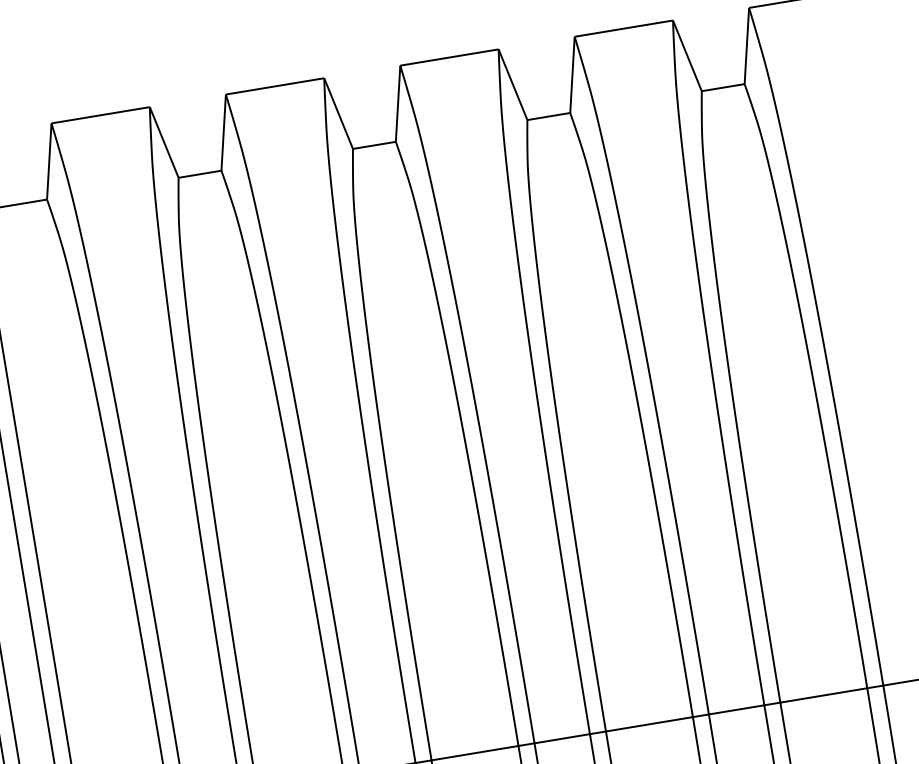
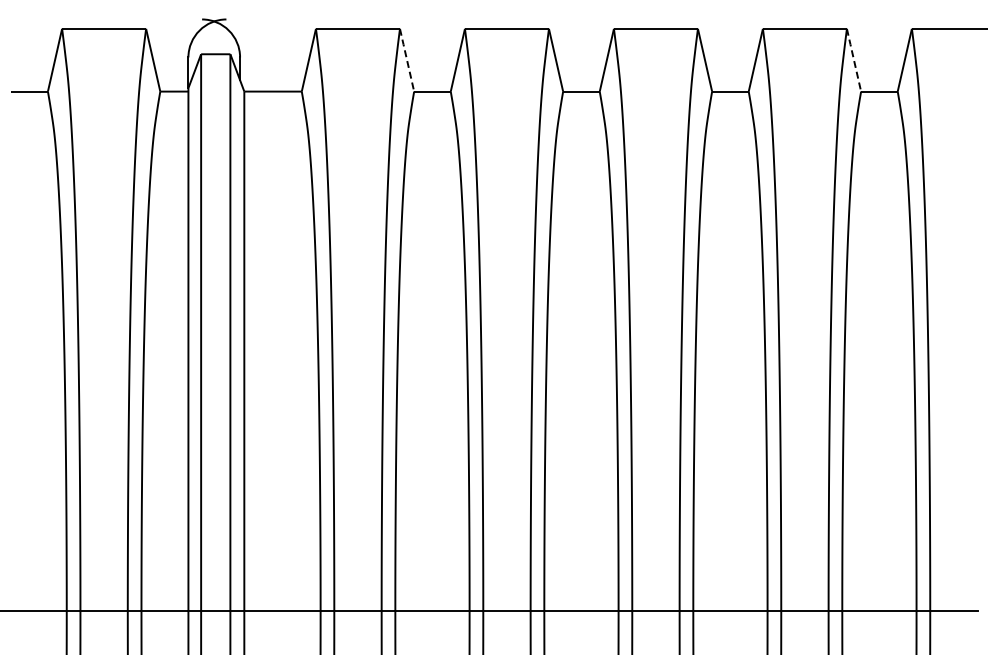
line: (688, 56) -> (854, 60), solid -> dashed
line: (164, 142) -> (407, 60), solid -> dashed

